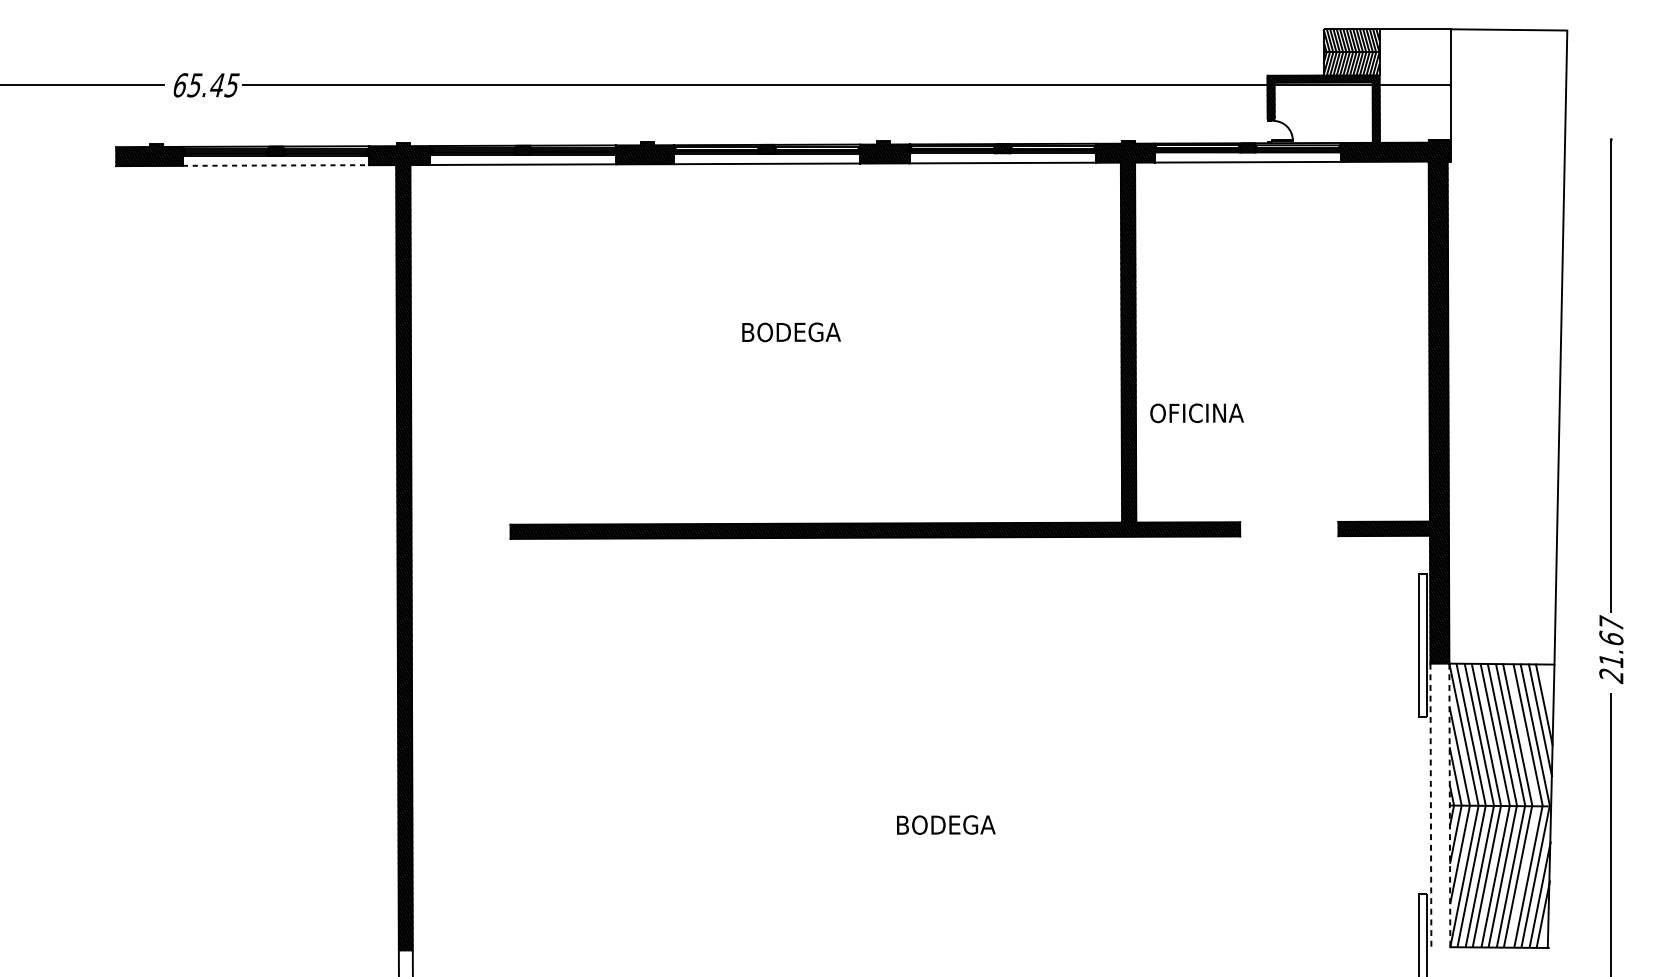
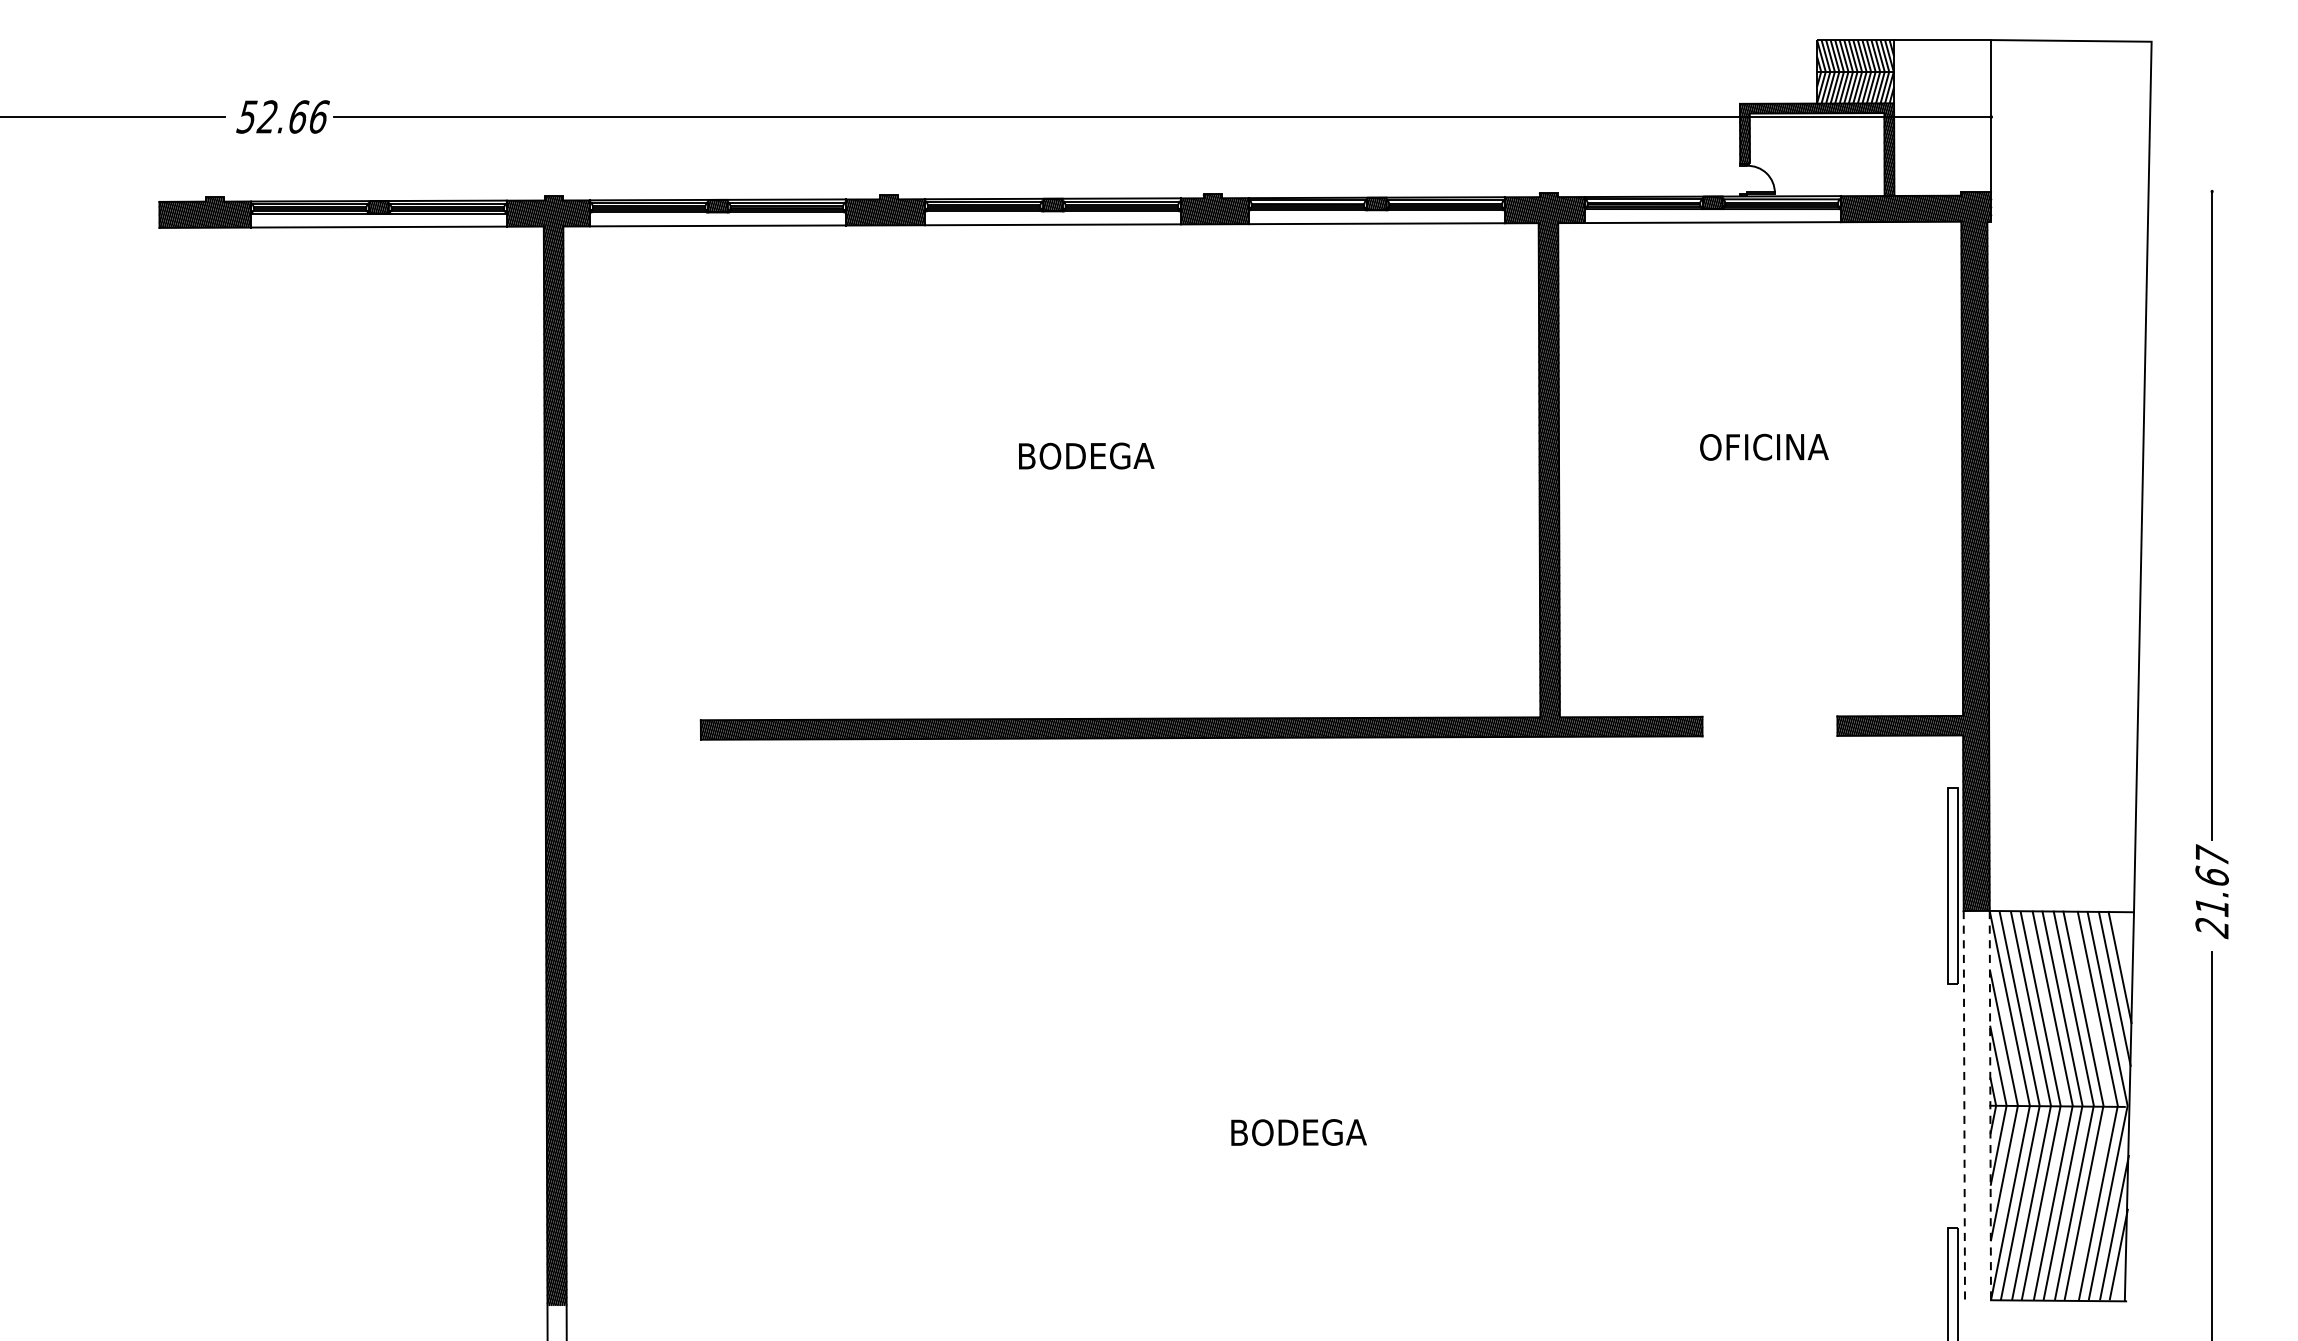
text: (205, 84) -> (282, 116), 65.45 -> 52.66
line: (275, 165) -> (378, 227), dashed -> solid
text: (1197, 412) -> (1764, 446), moved

